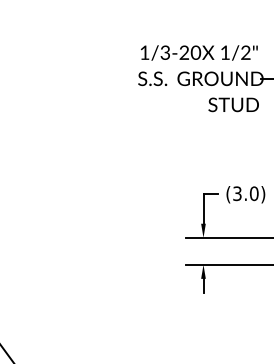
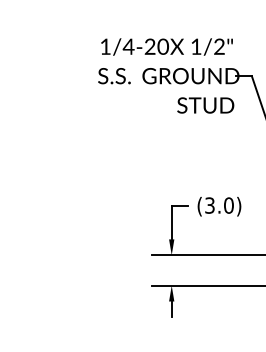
text: (165, 52) -> (128, 46), 1/3-20 -> 1/4-20

